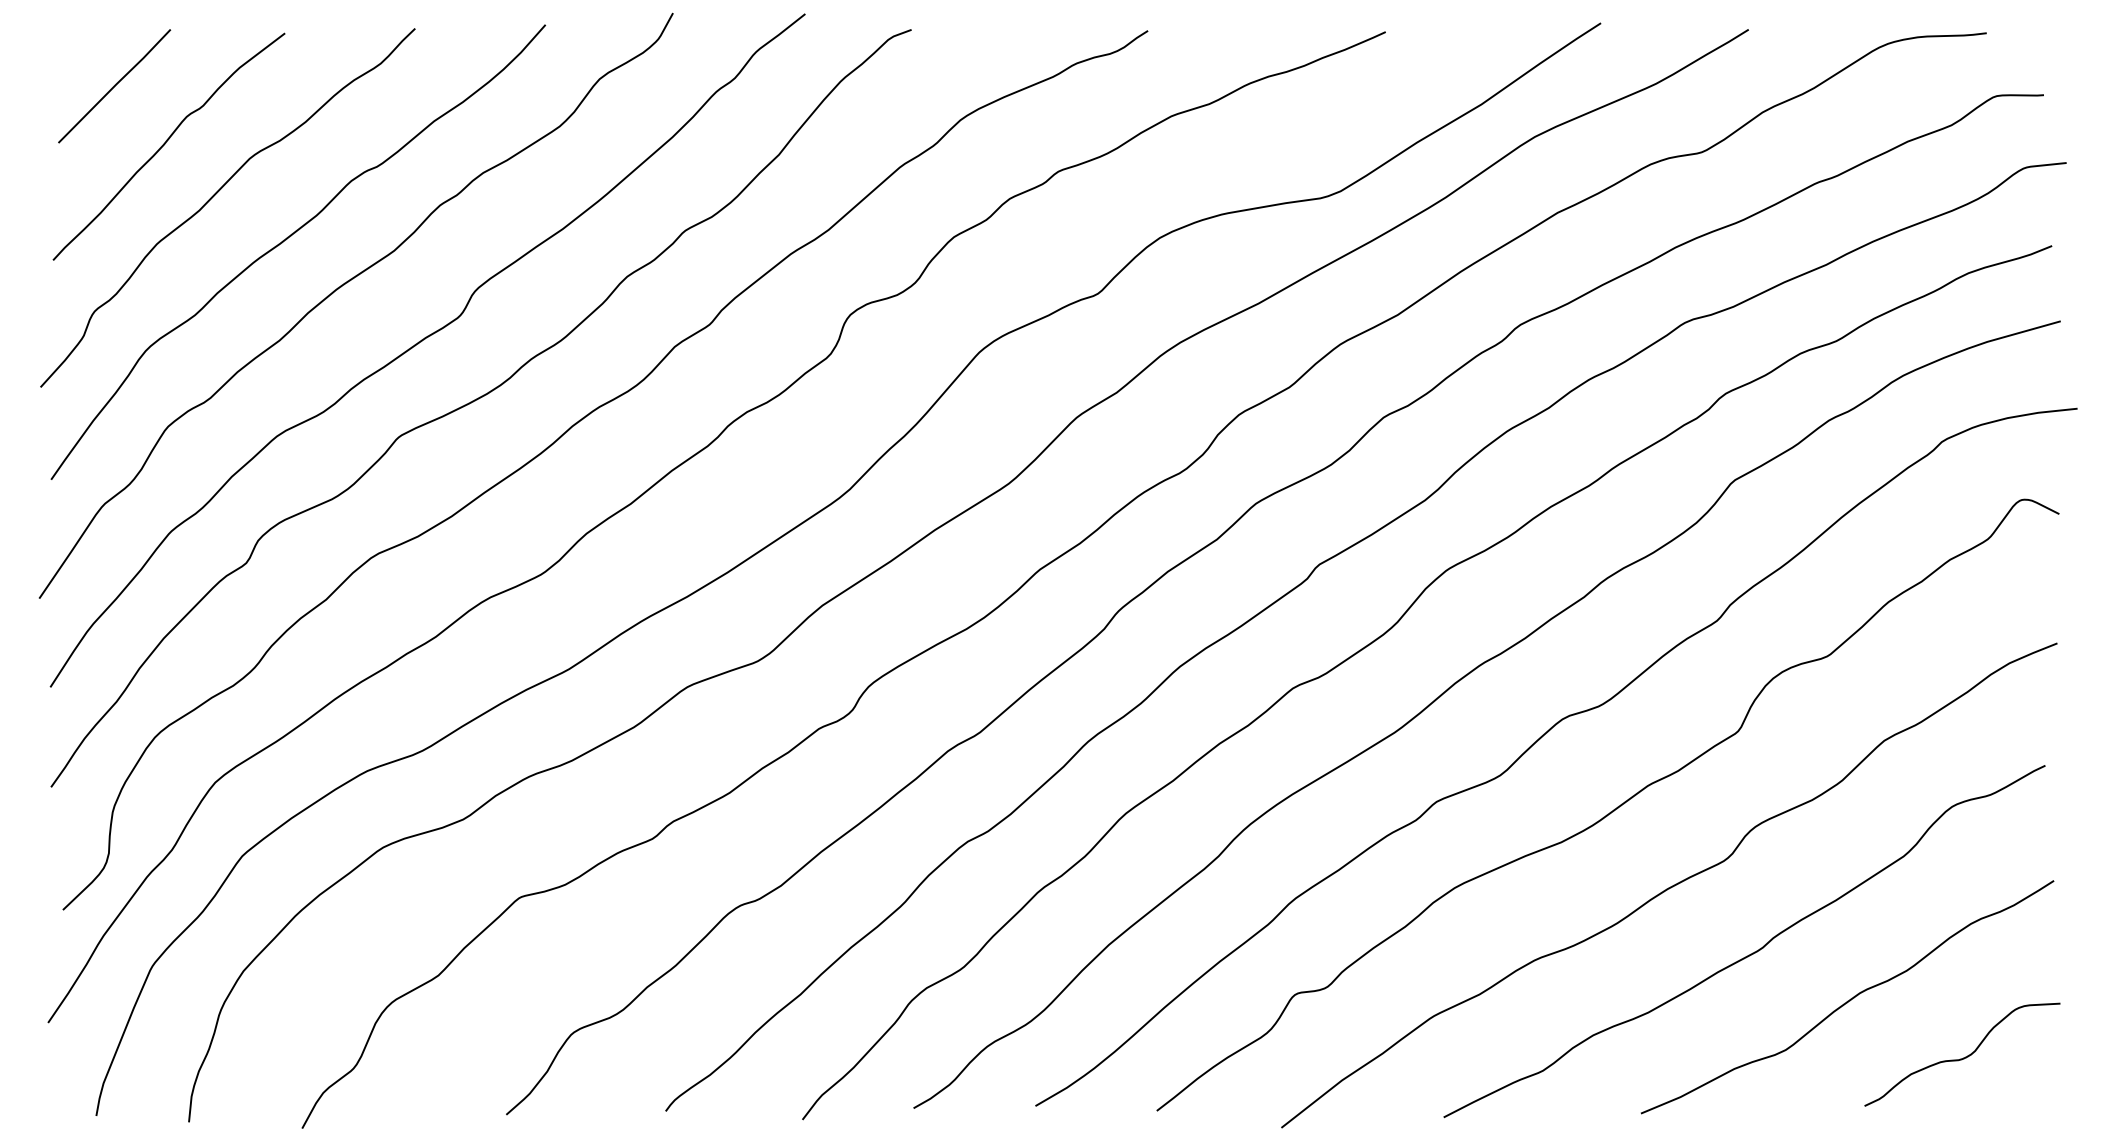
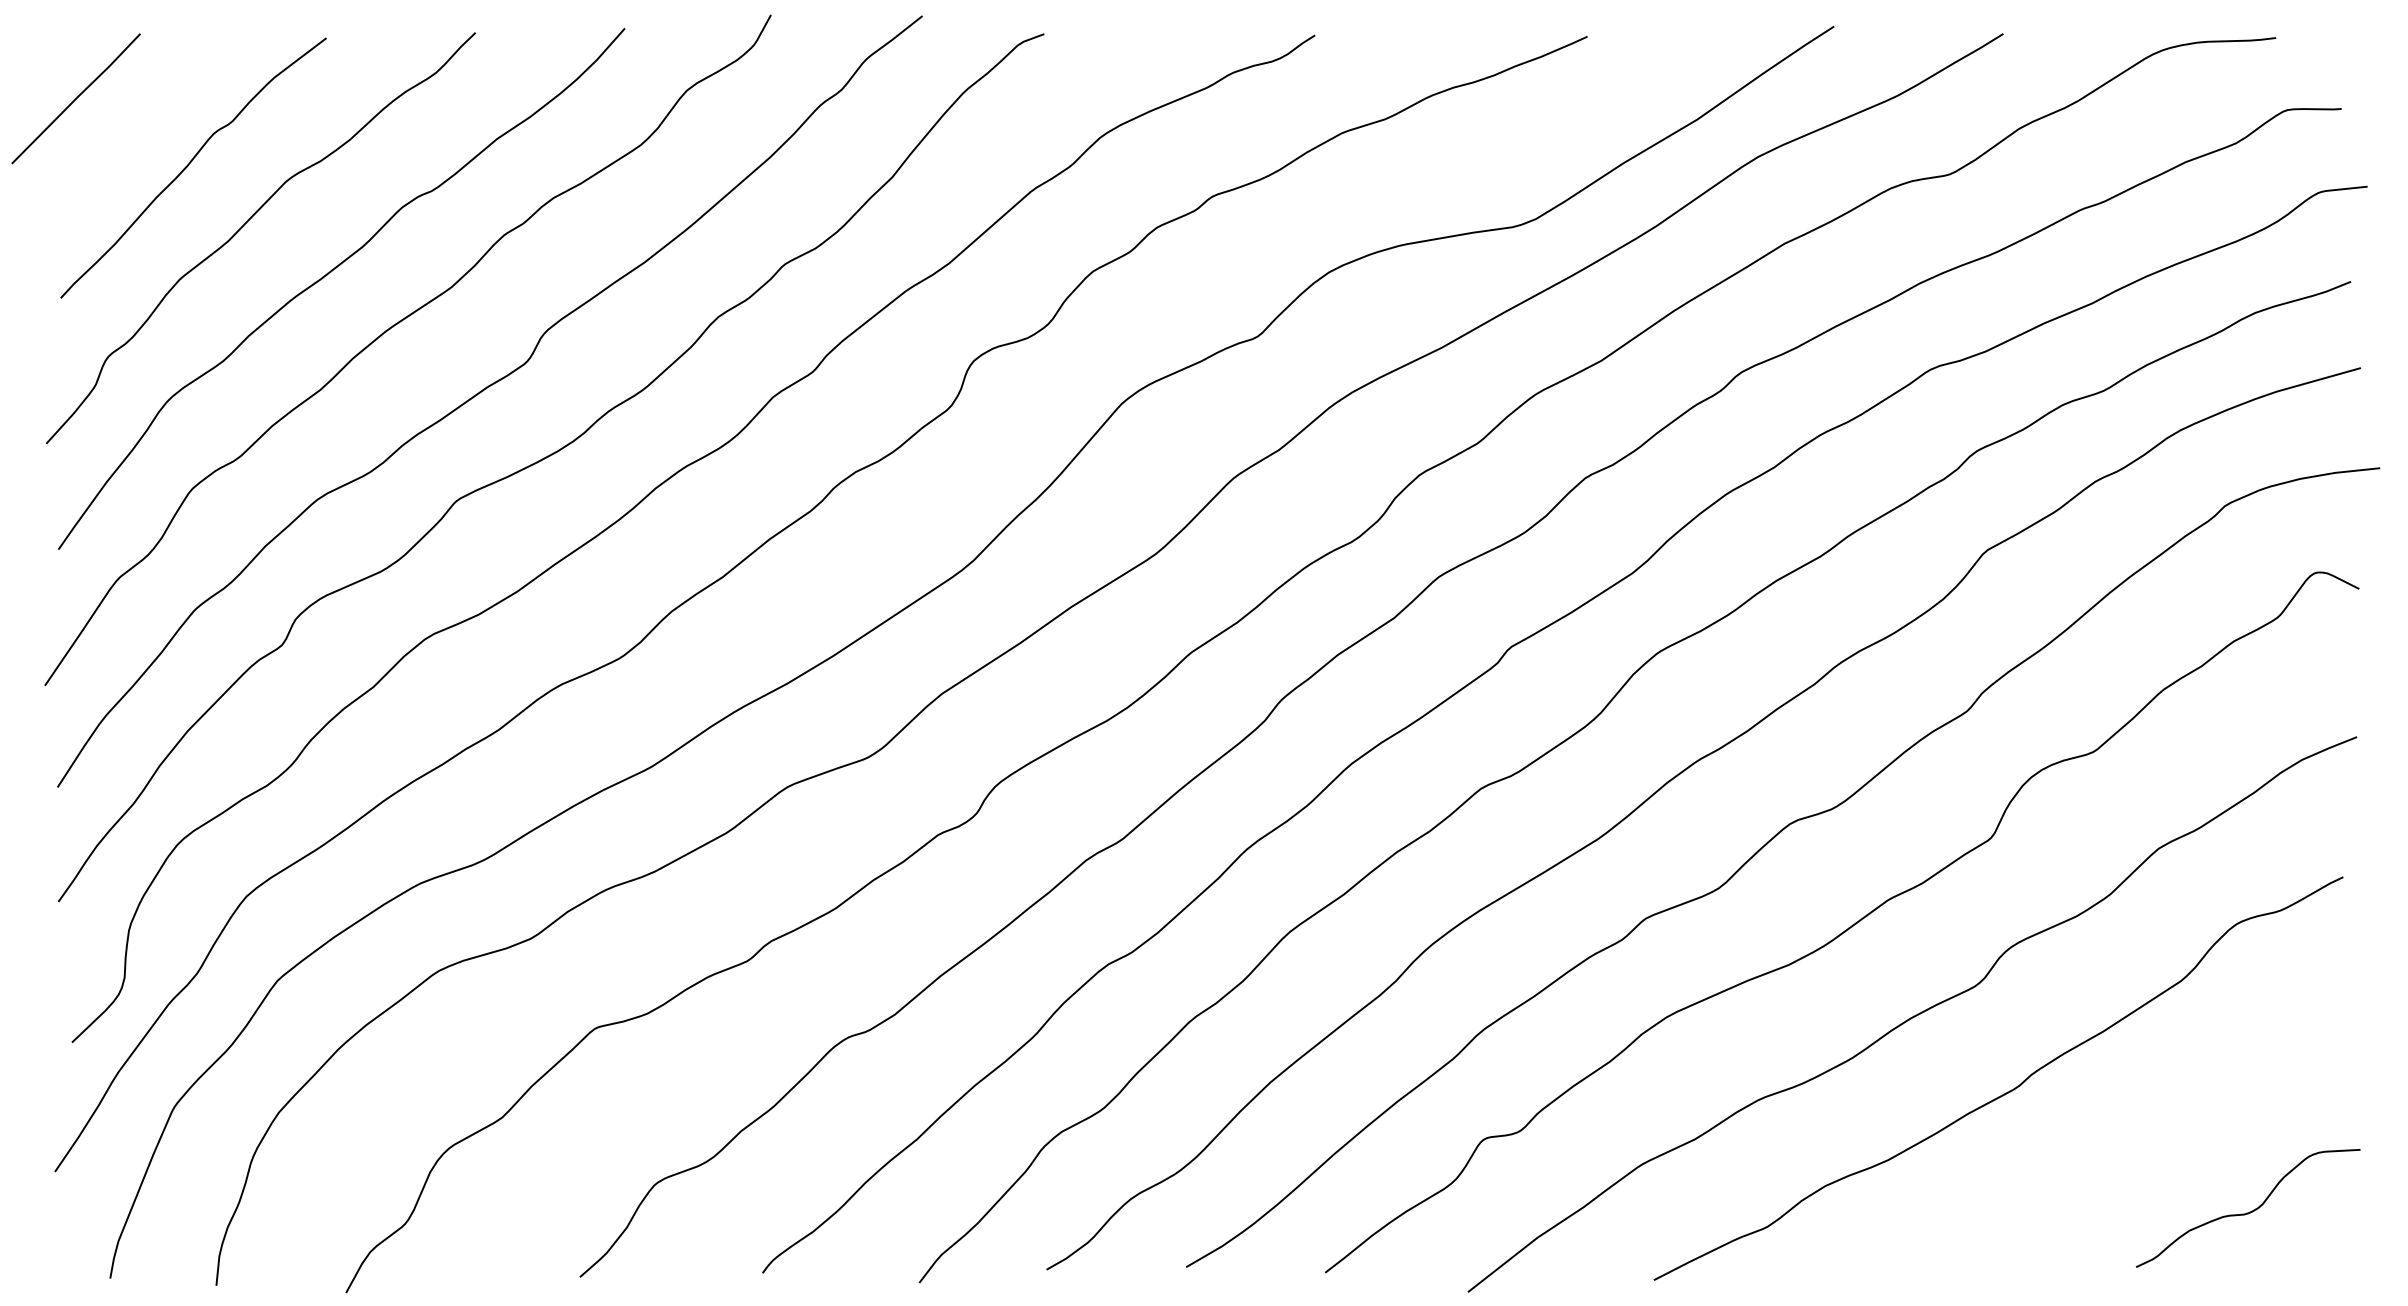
line: (114, 86) -> (76, 99), moved
curve: (1849, 999) -> (2118, 1145), removed

